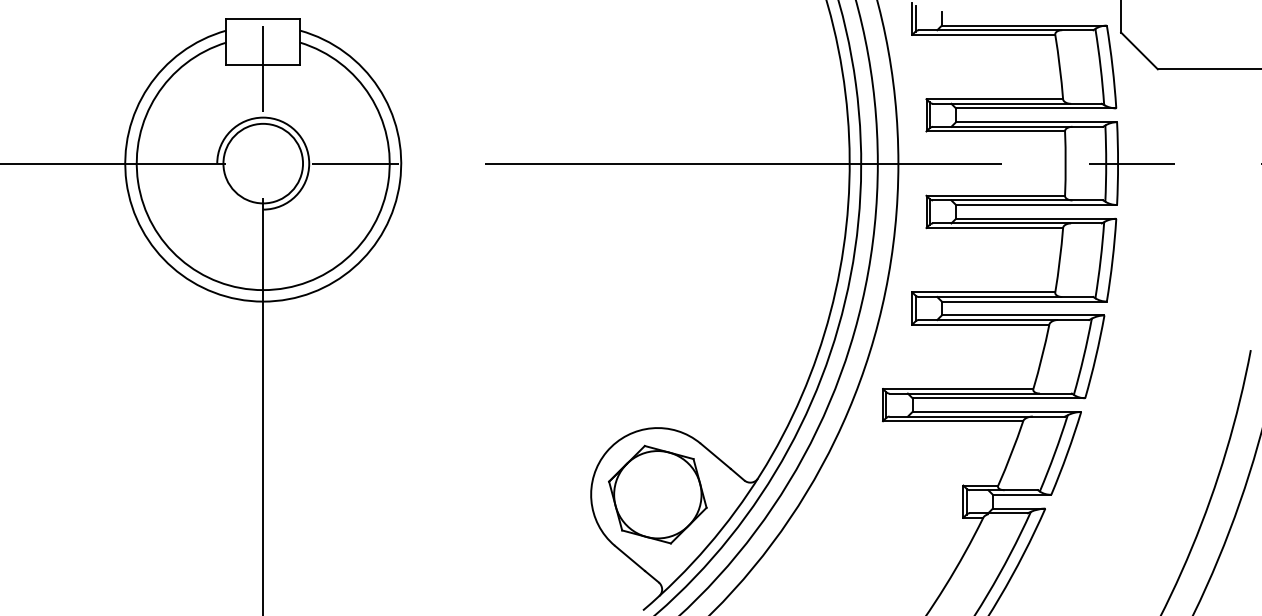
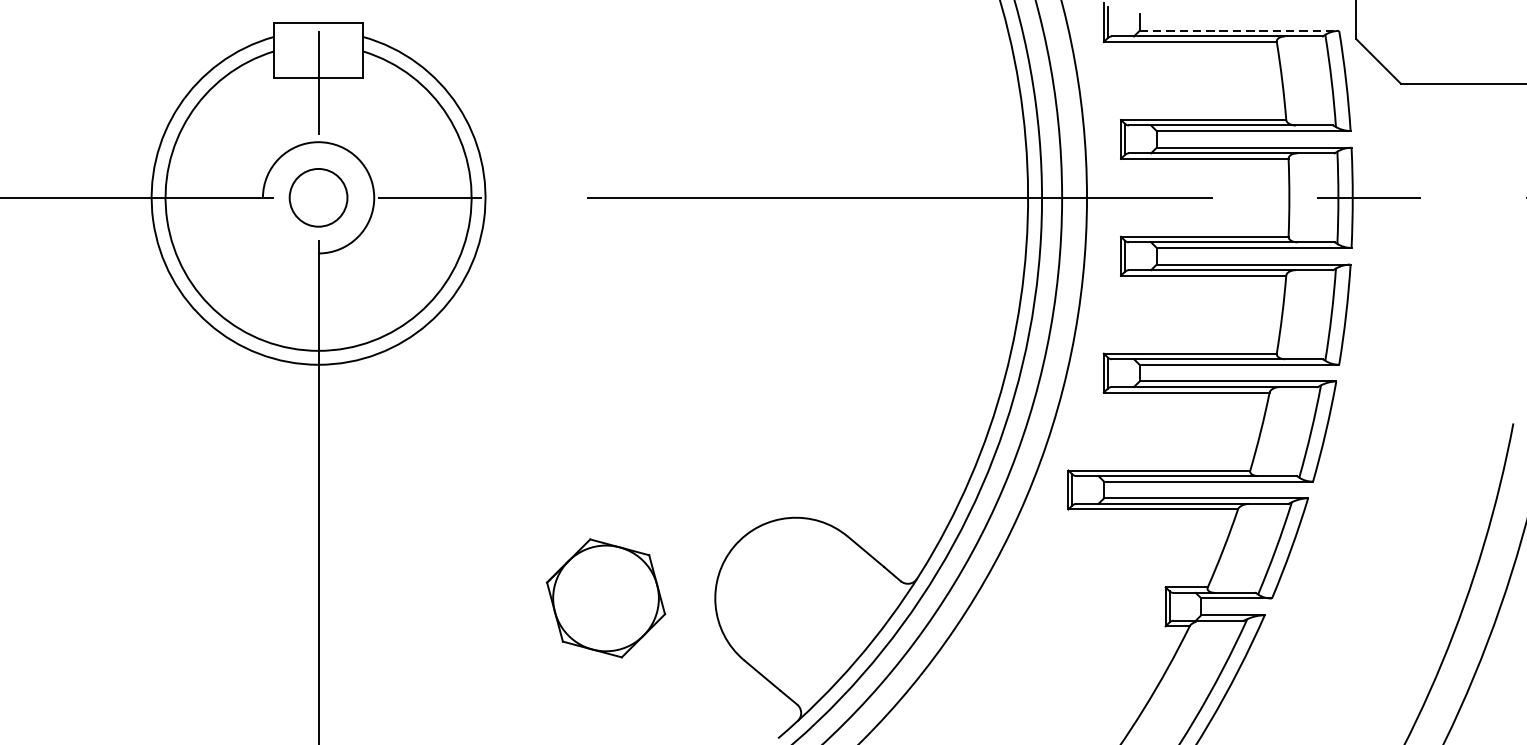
line: (1024, 25) -> (1239, 30), solid -> dashed
circle: (263, 163) -> (318, 197), size x0.6
part: (657, 494) -> (605, 598), moved

